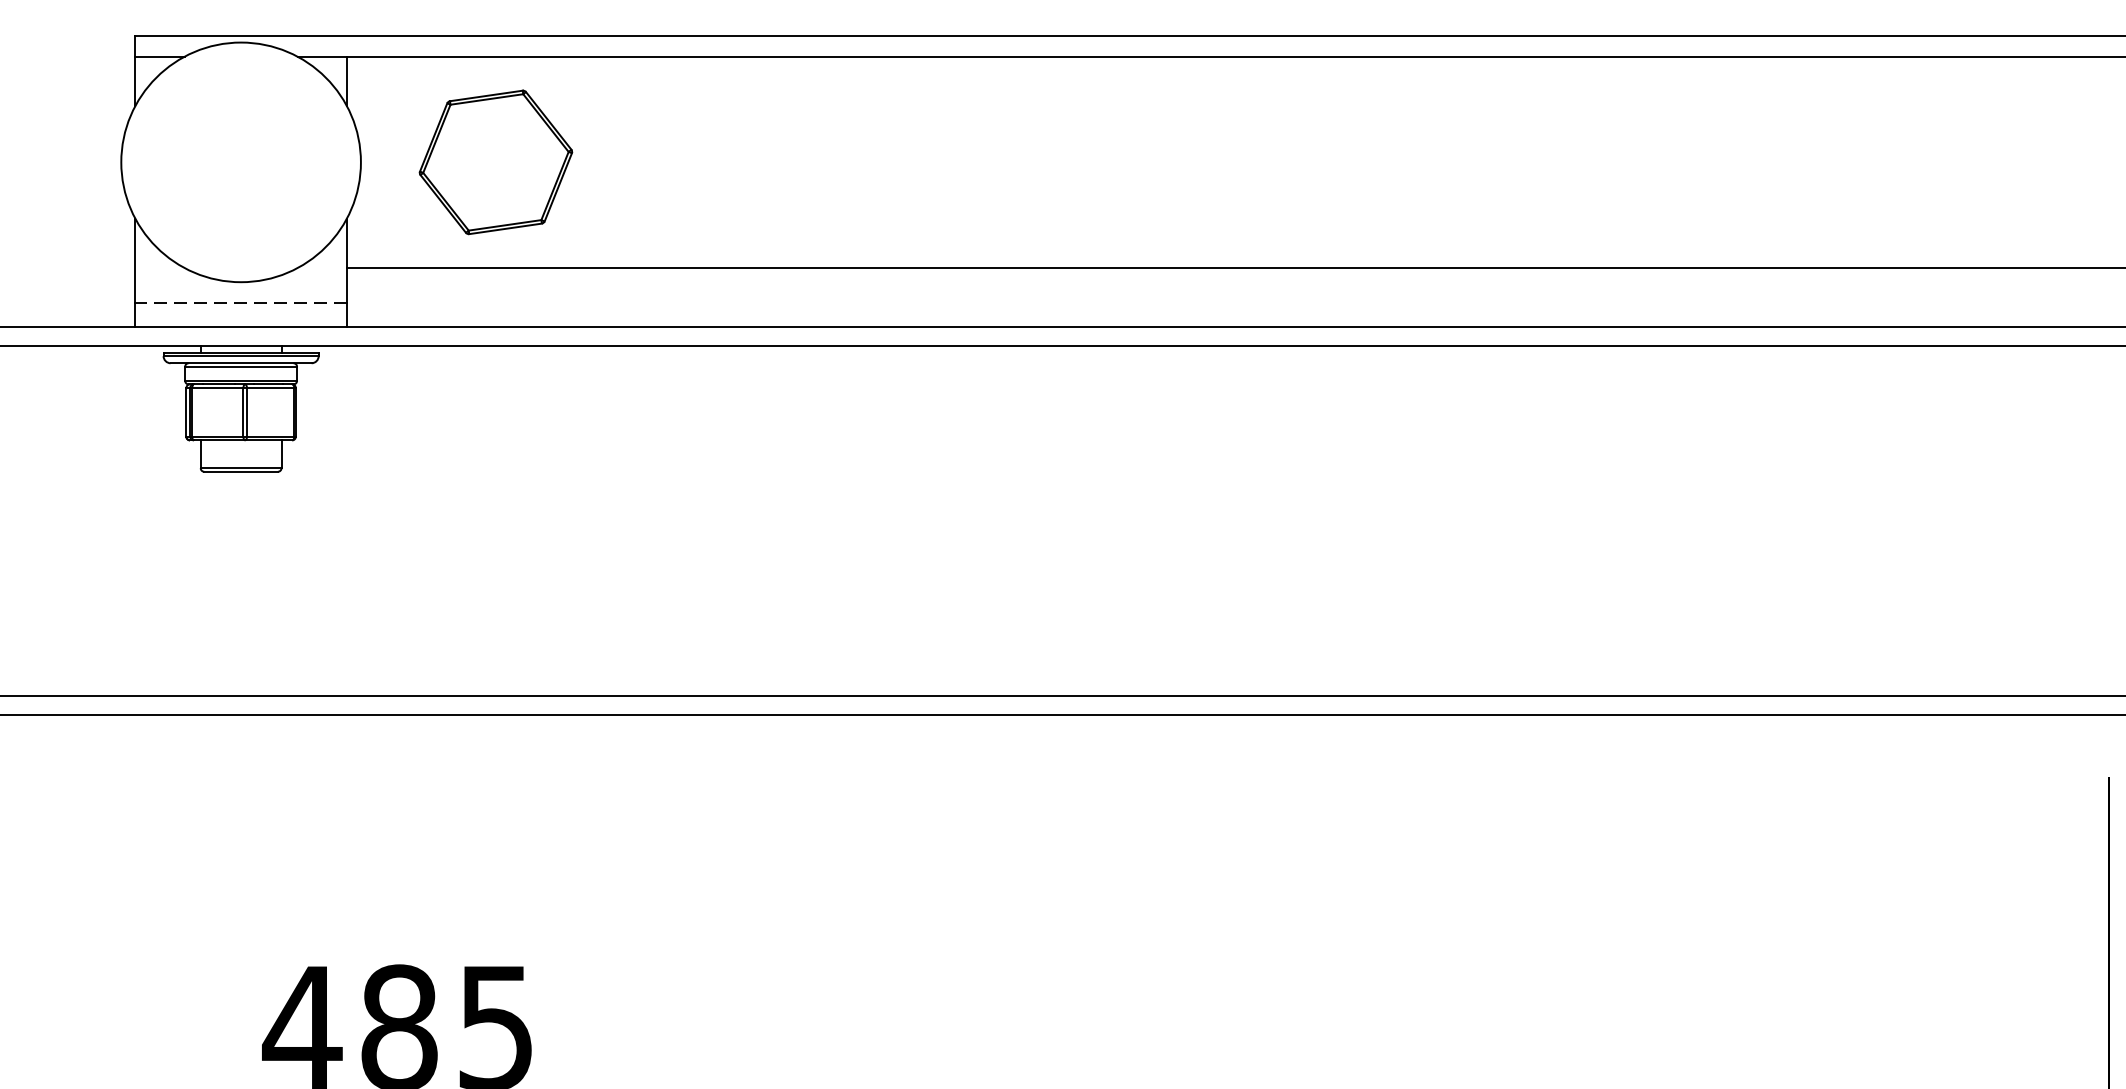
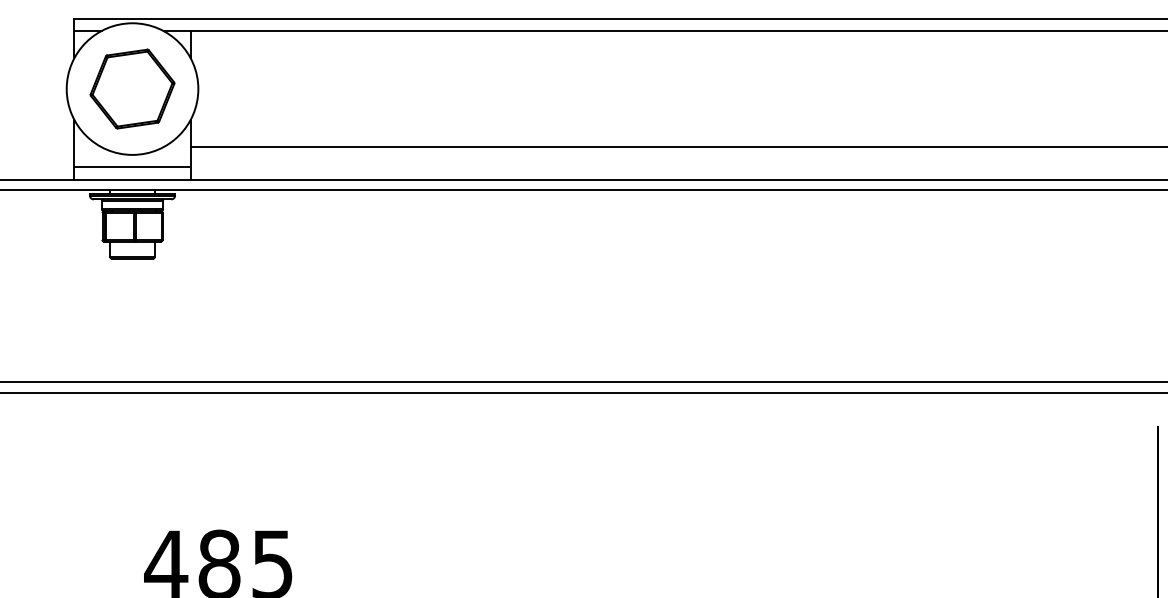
part: (495, 161) -> (132, 88), moved
line: (241, 303) -> (132, 166), dashed -> solid

